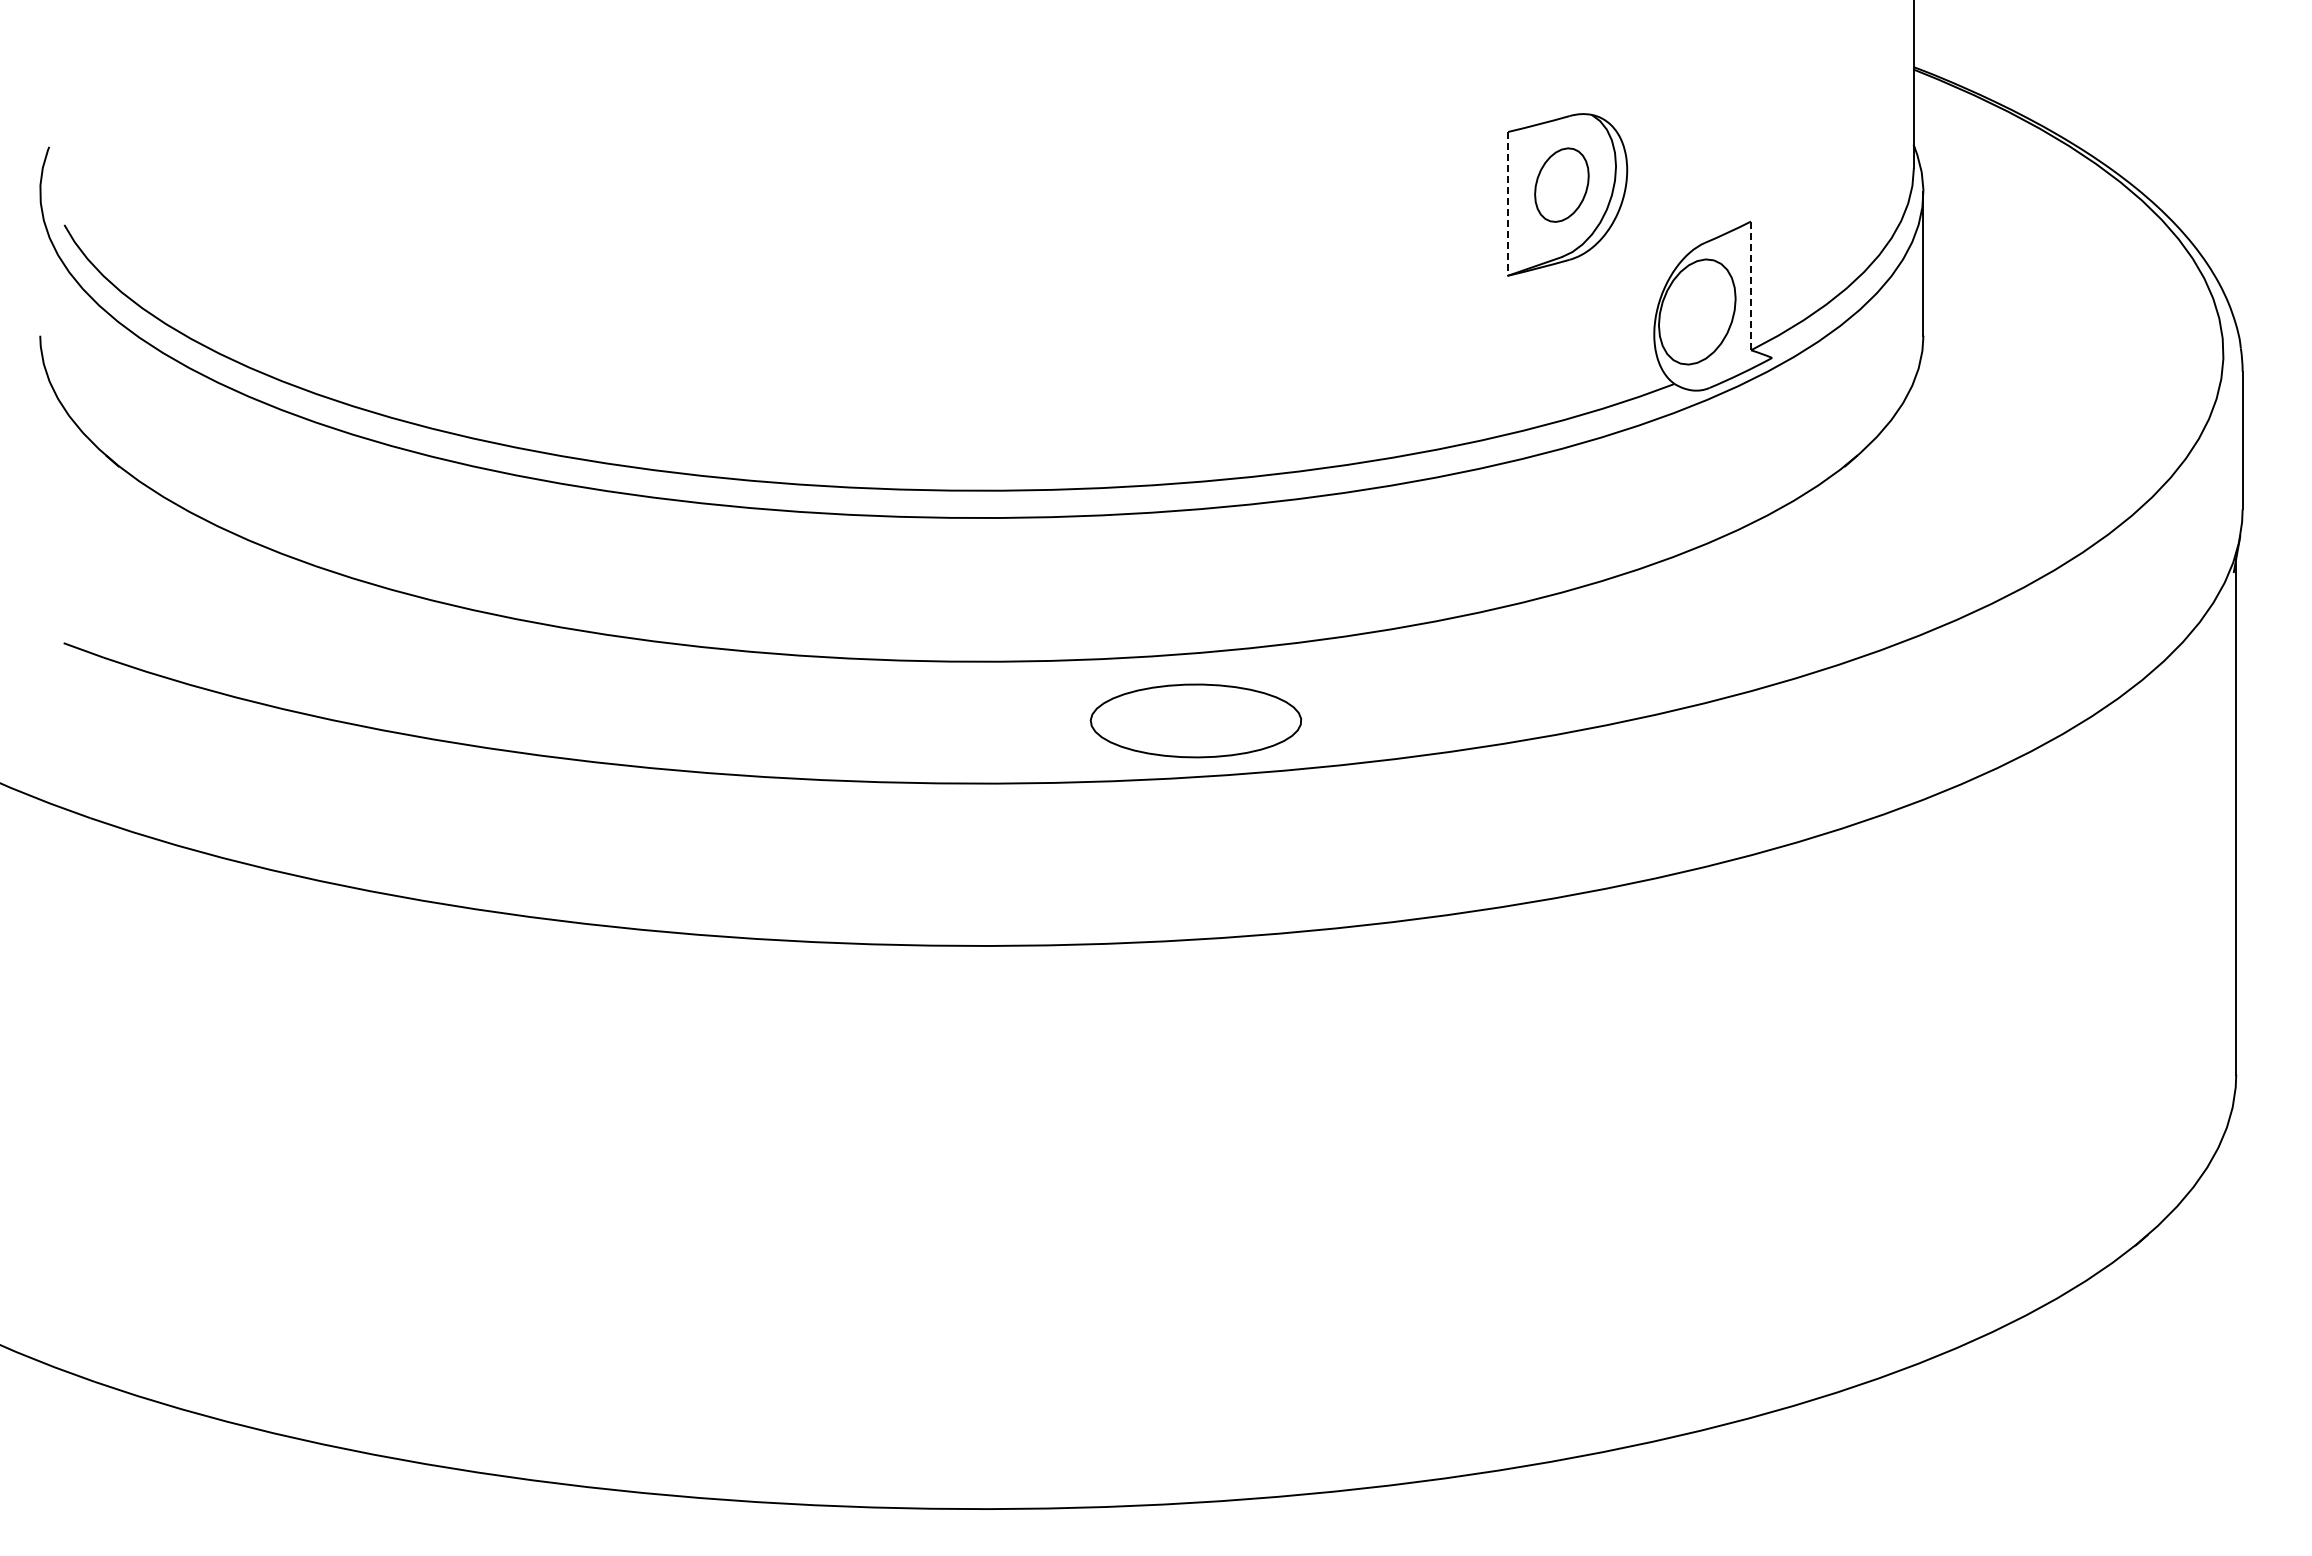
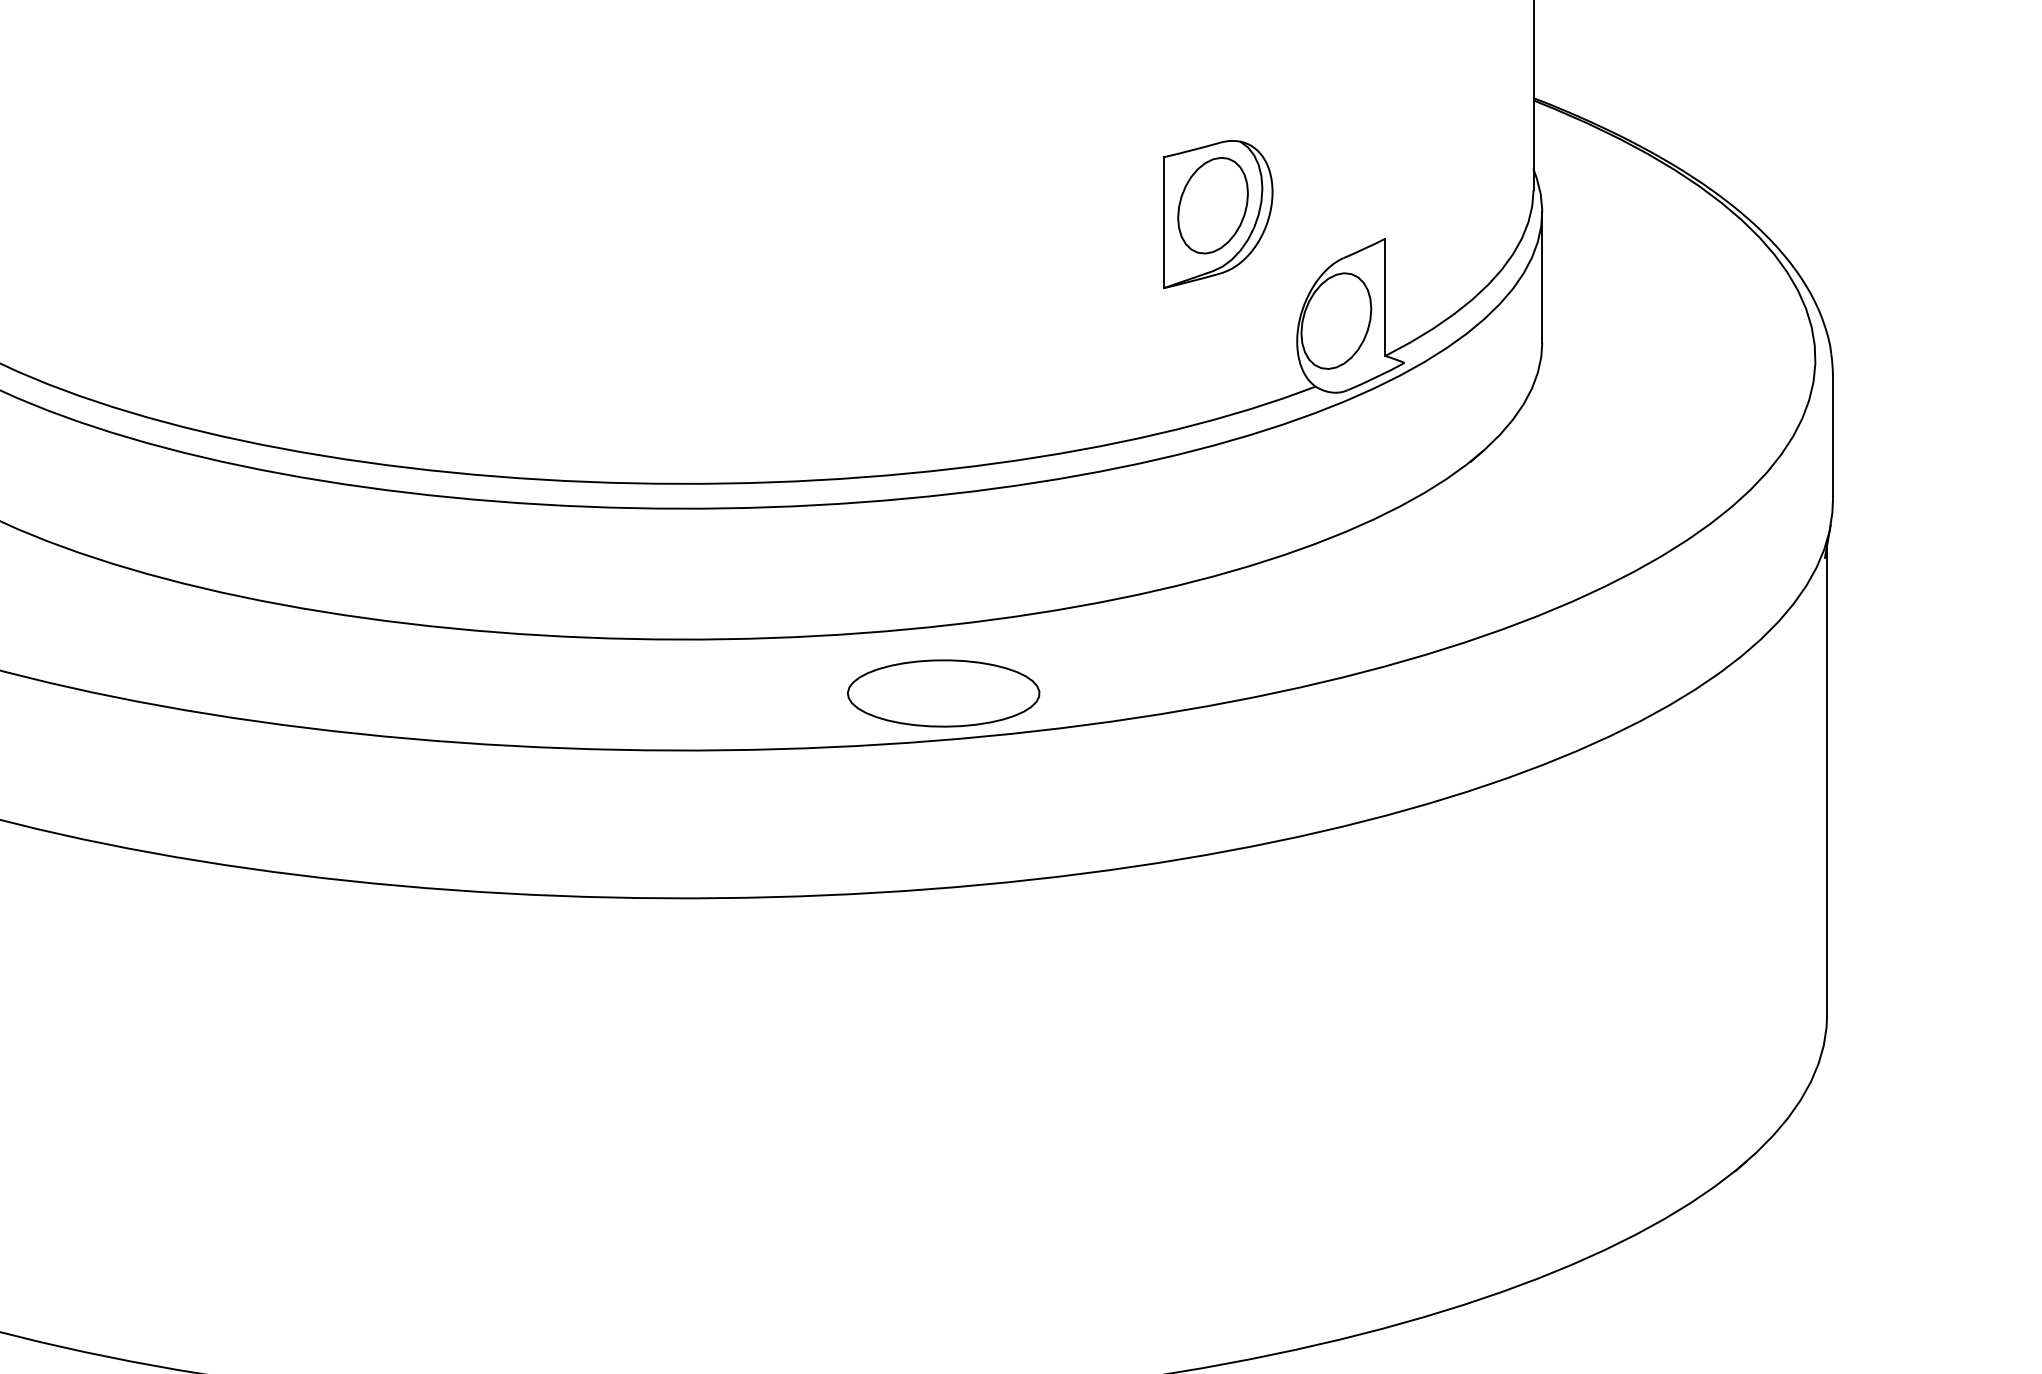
part: (1561, 184) -> (1212, 205), size x1.43
line: (1508, 203) -> (1164, 222), dashed -> solid
line: (1751, 285) -> (1385, 296), dashed -> solid
part: (1195, 720) -> (943, 693), moved

